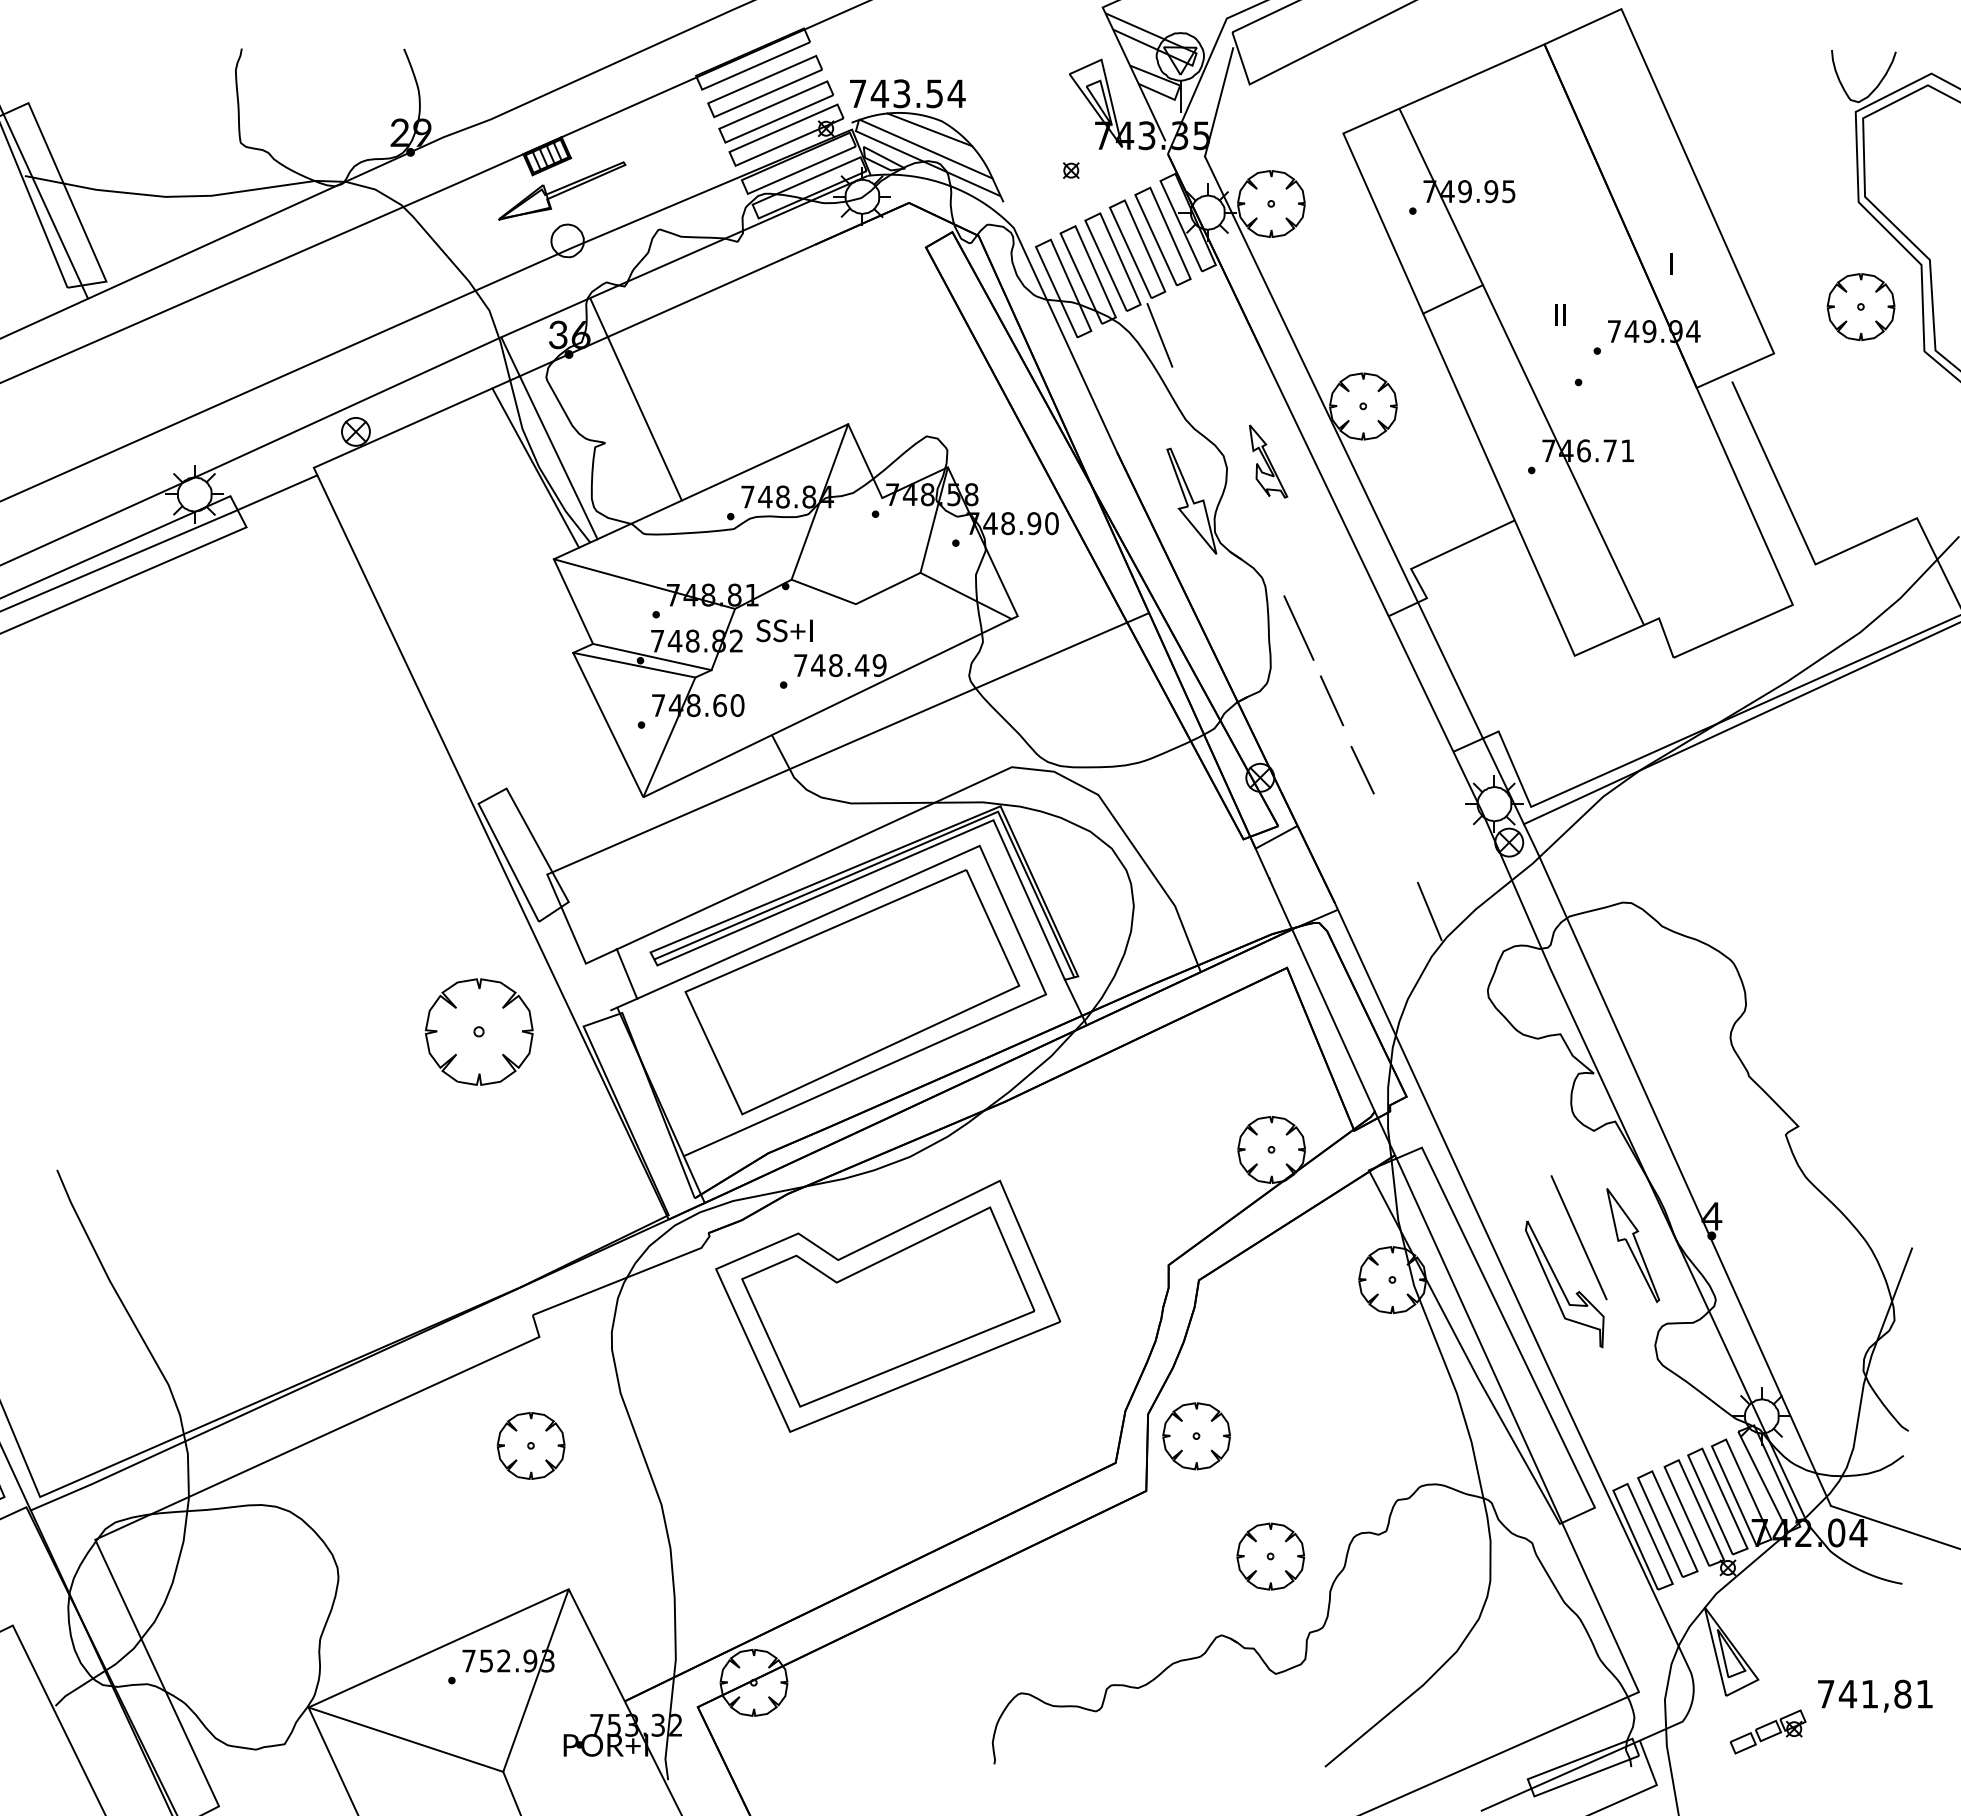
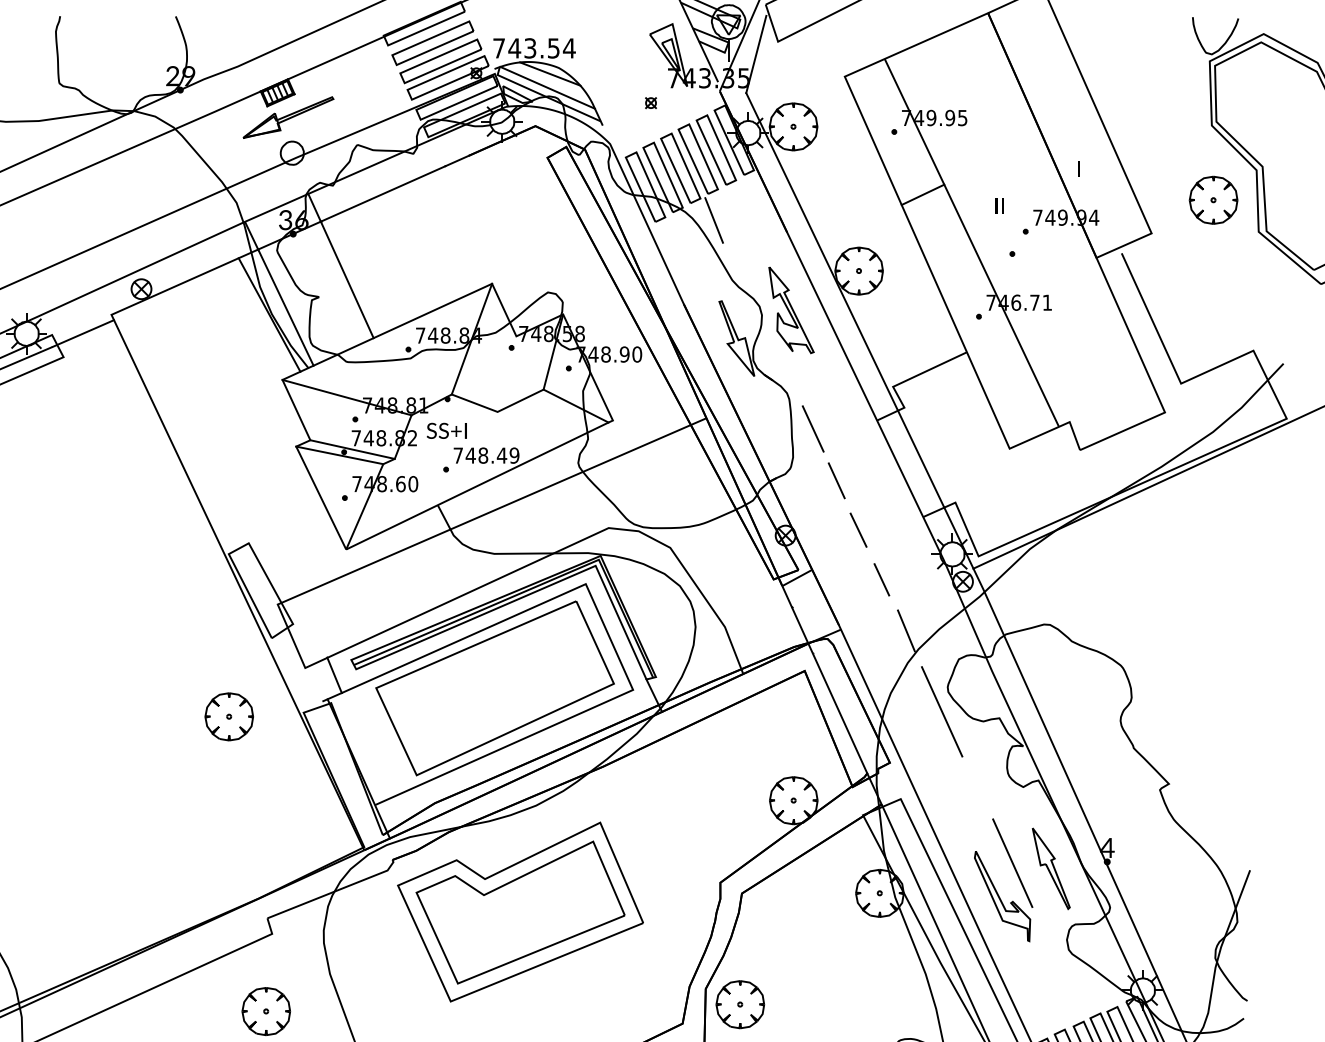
part: (1268, 461) -> (791, 310), size x1.67
line: (1395, 839) -> (881, 579), added
line: (1479, 1024) -> (941, 711), added
part: (478, 1032) -> (228, 717), size x0.62

